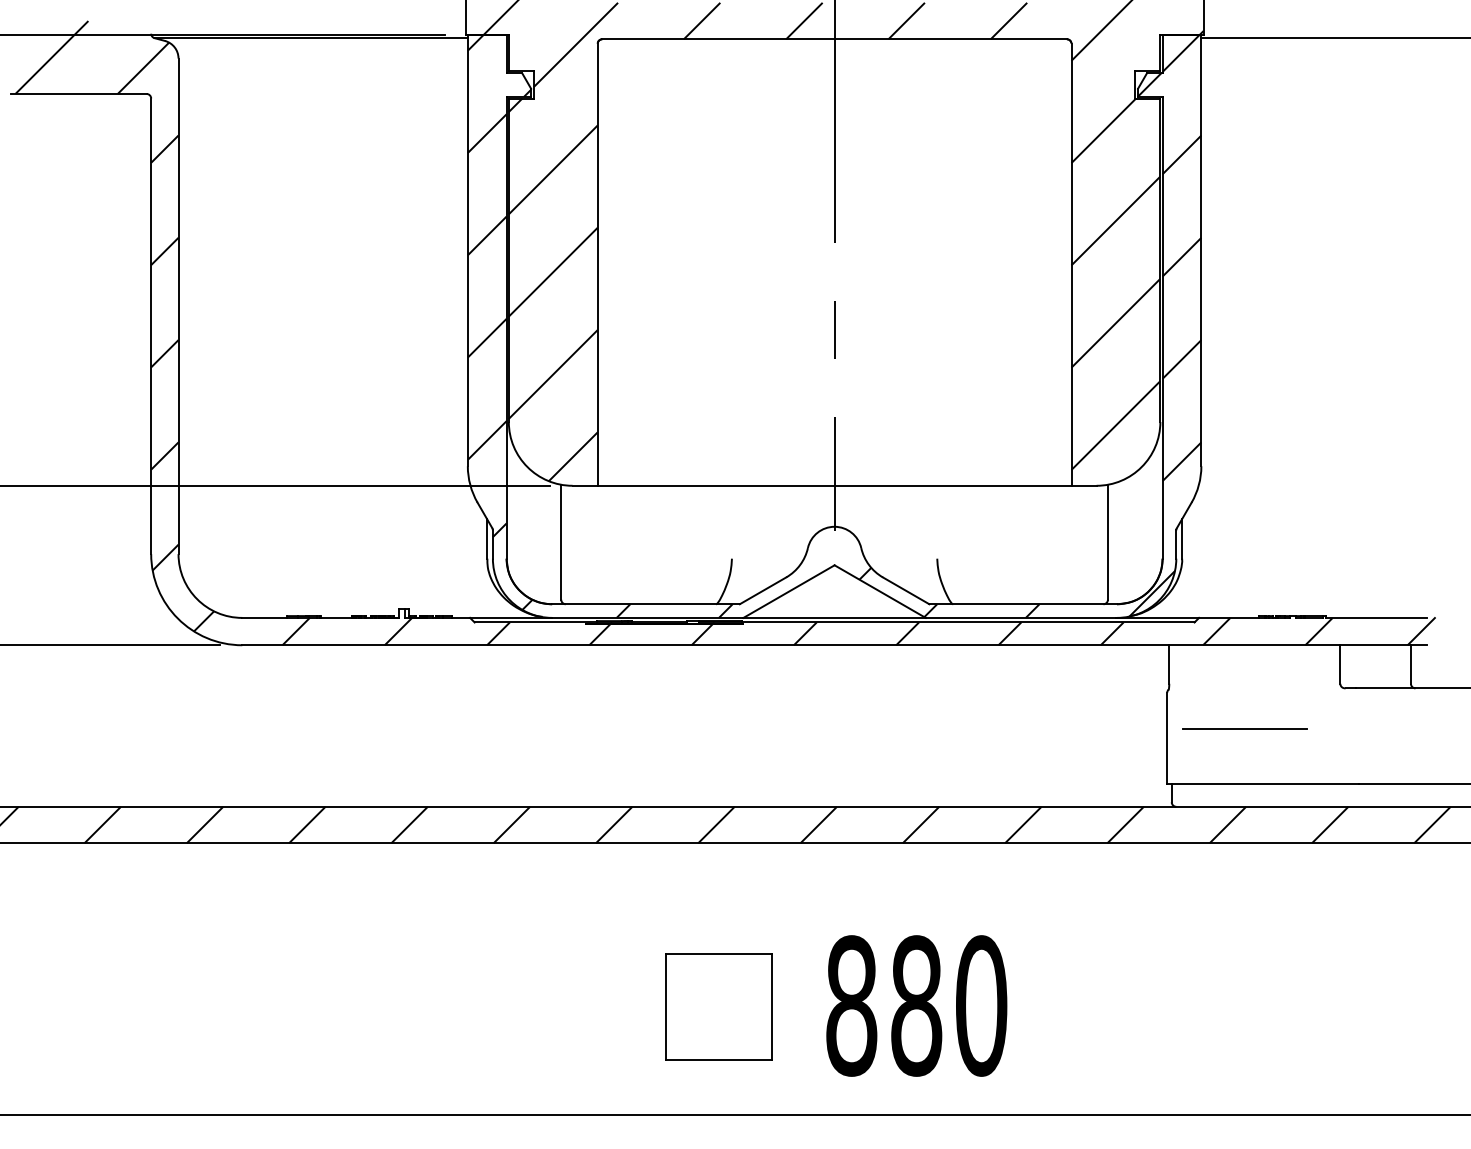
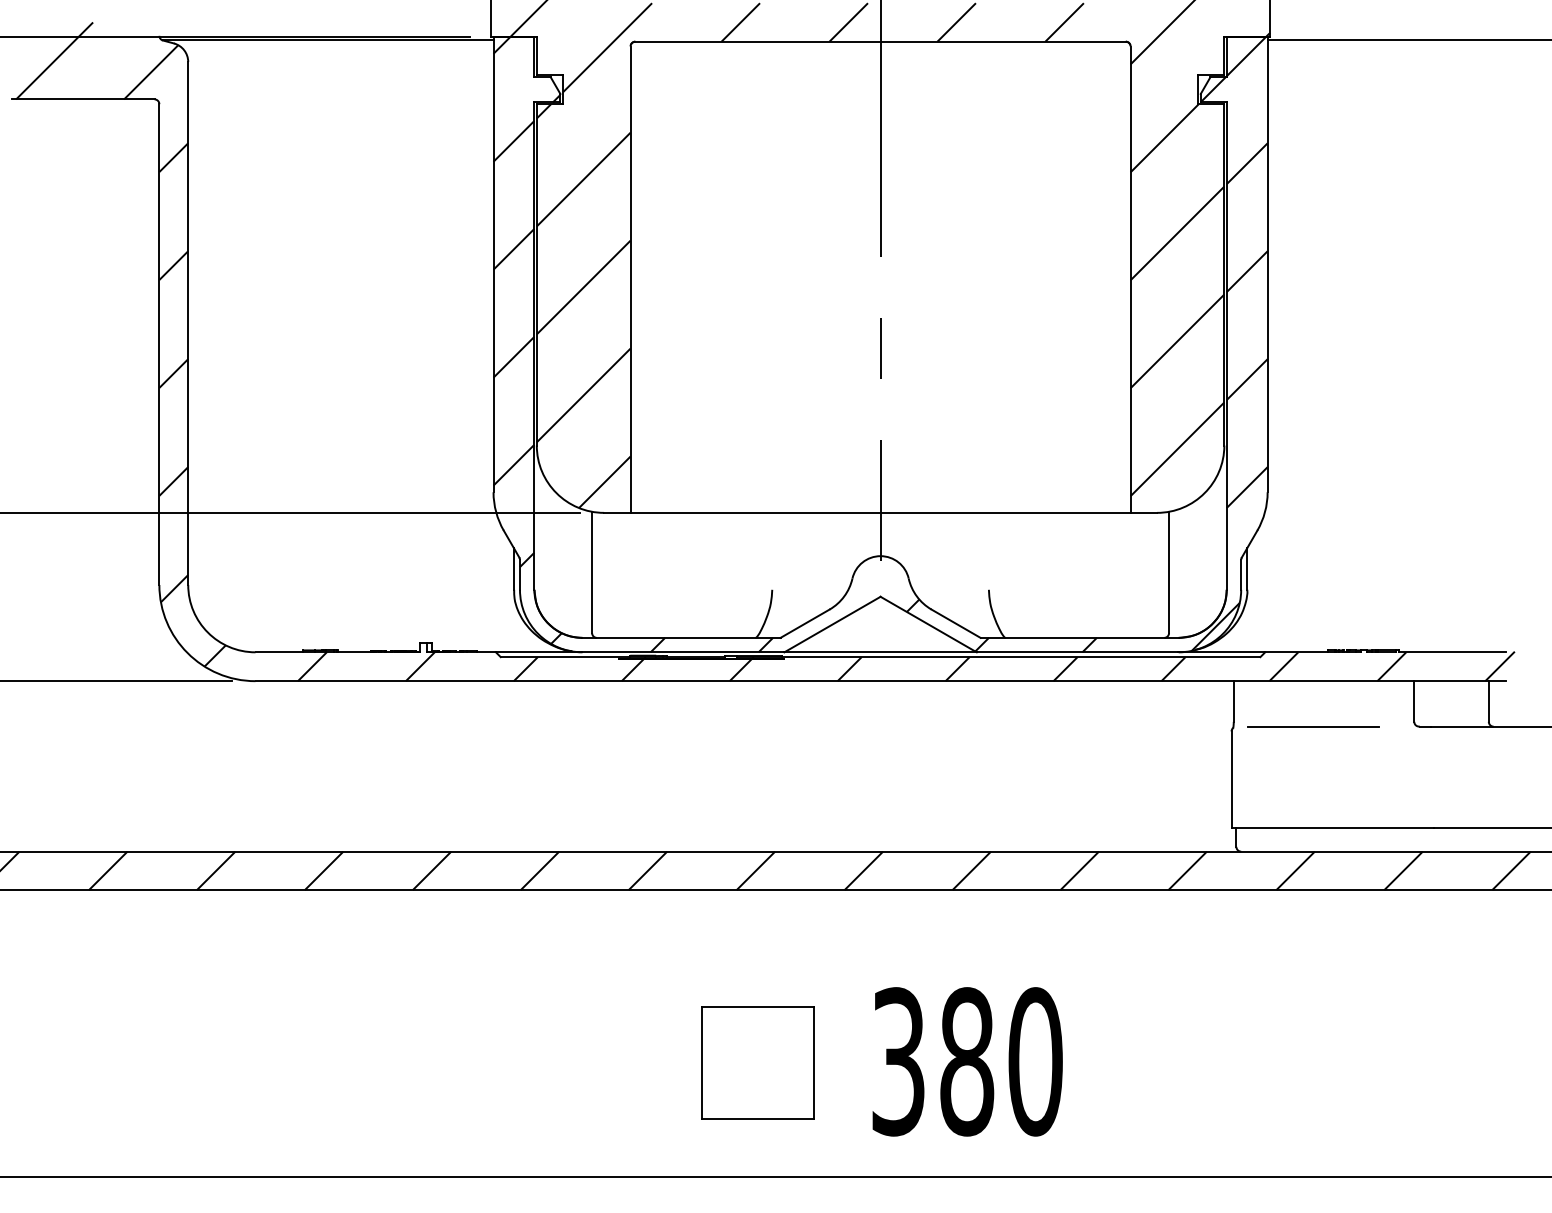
line: (1244, 728) -> (1313, 725), moved
text: (851, 1005) -> (898, 1061), 880 -> 380

